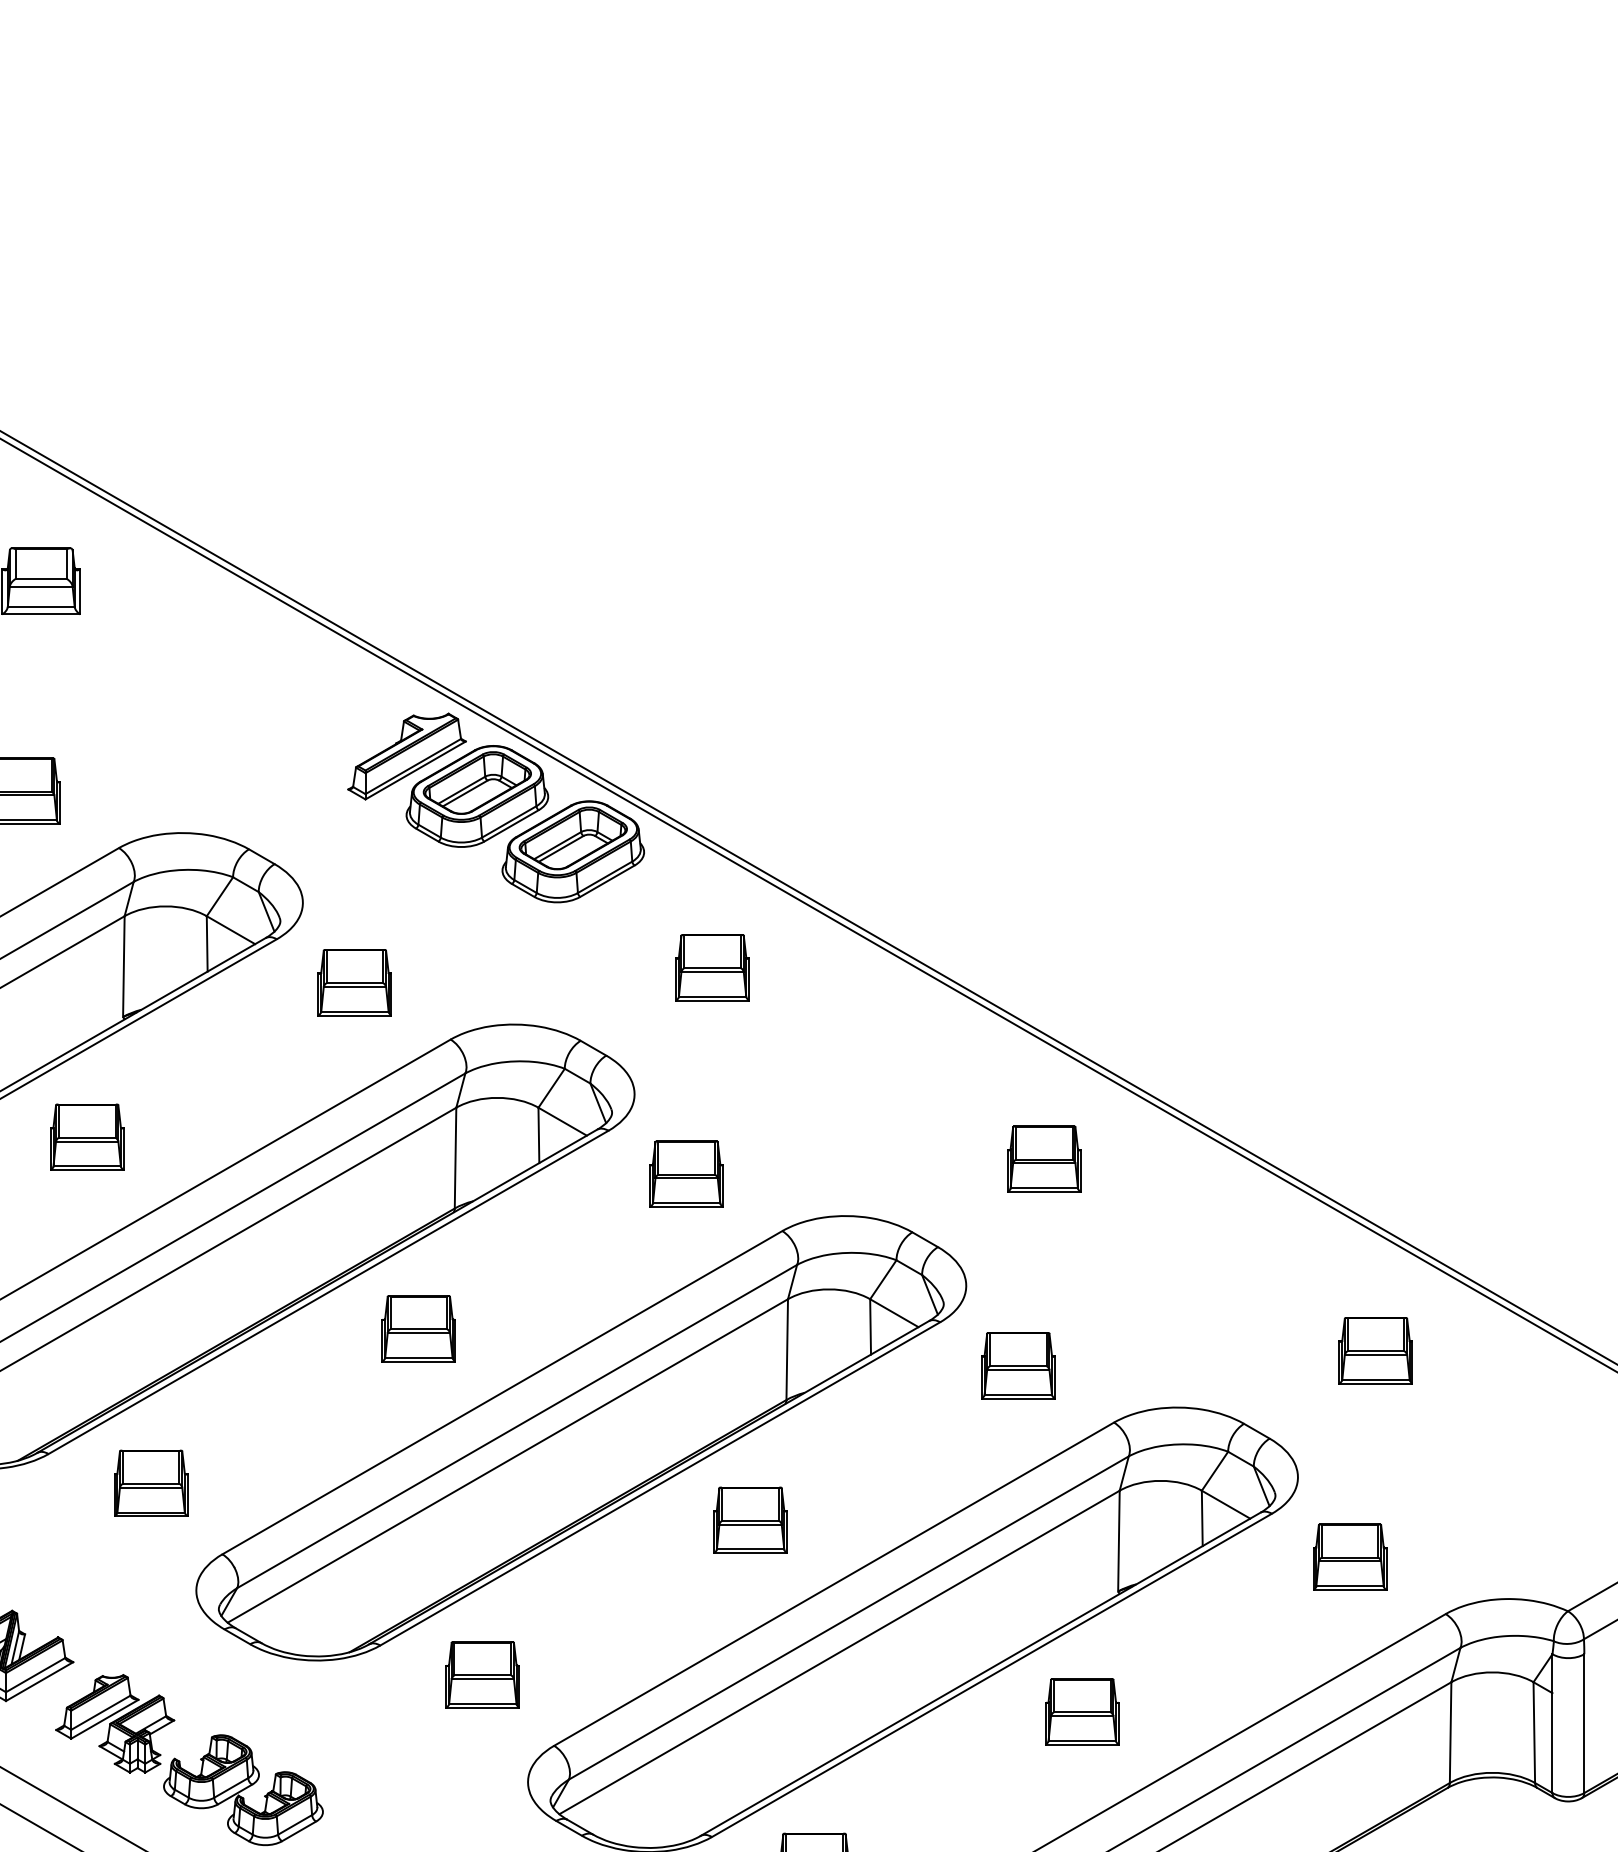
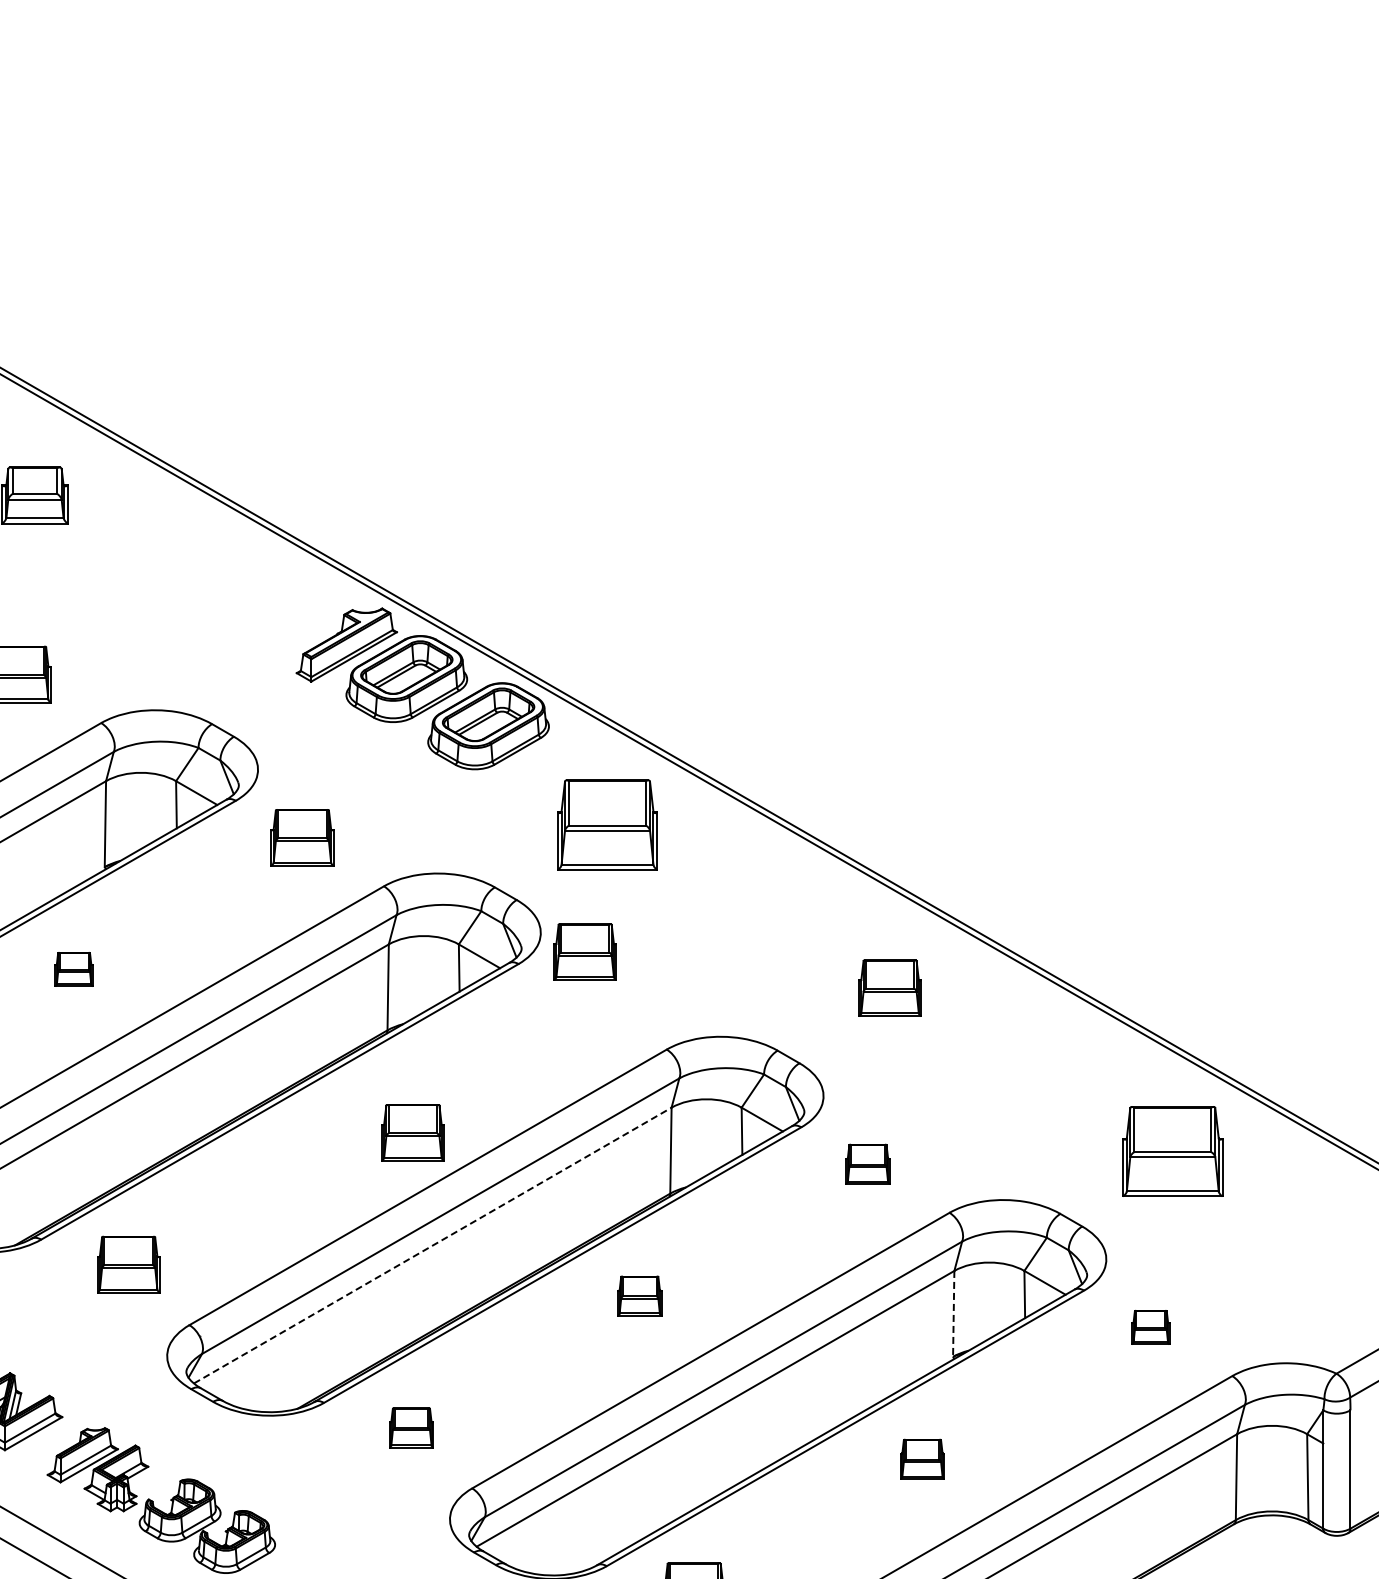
part: (711, 967) -> (606, 824), size x1.6
part: (86, 1137) -> (73, 969), size x0.6
part: (685, 1173) -> (584, 951), moved
part: (418, 1328) -> (412, 1132), moved
part: (1375, 1350) -> (1172, 1151), size x1.6
part: (1017, 1364) -> (867, 1163), size x0.7
line: (507, 1460) -> (432, 1245), solid -> dashed
part: (750, 1519) -> (639, 1295), size x0.7
line: (1118, 1540) -> (953, 1313), solid -> dashed
part: (1349, 1557) -> (1150, 1327), size x0.6
part: (482, 1674) -> (411, 1427), size x0.7
part: (1082, 1710) -> (922, 1458), size x0.7

